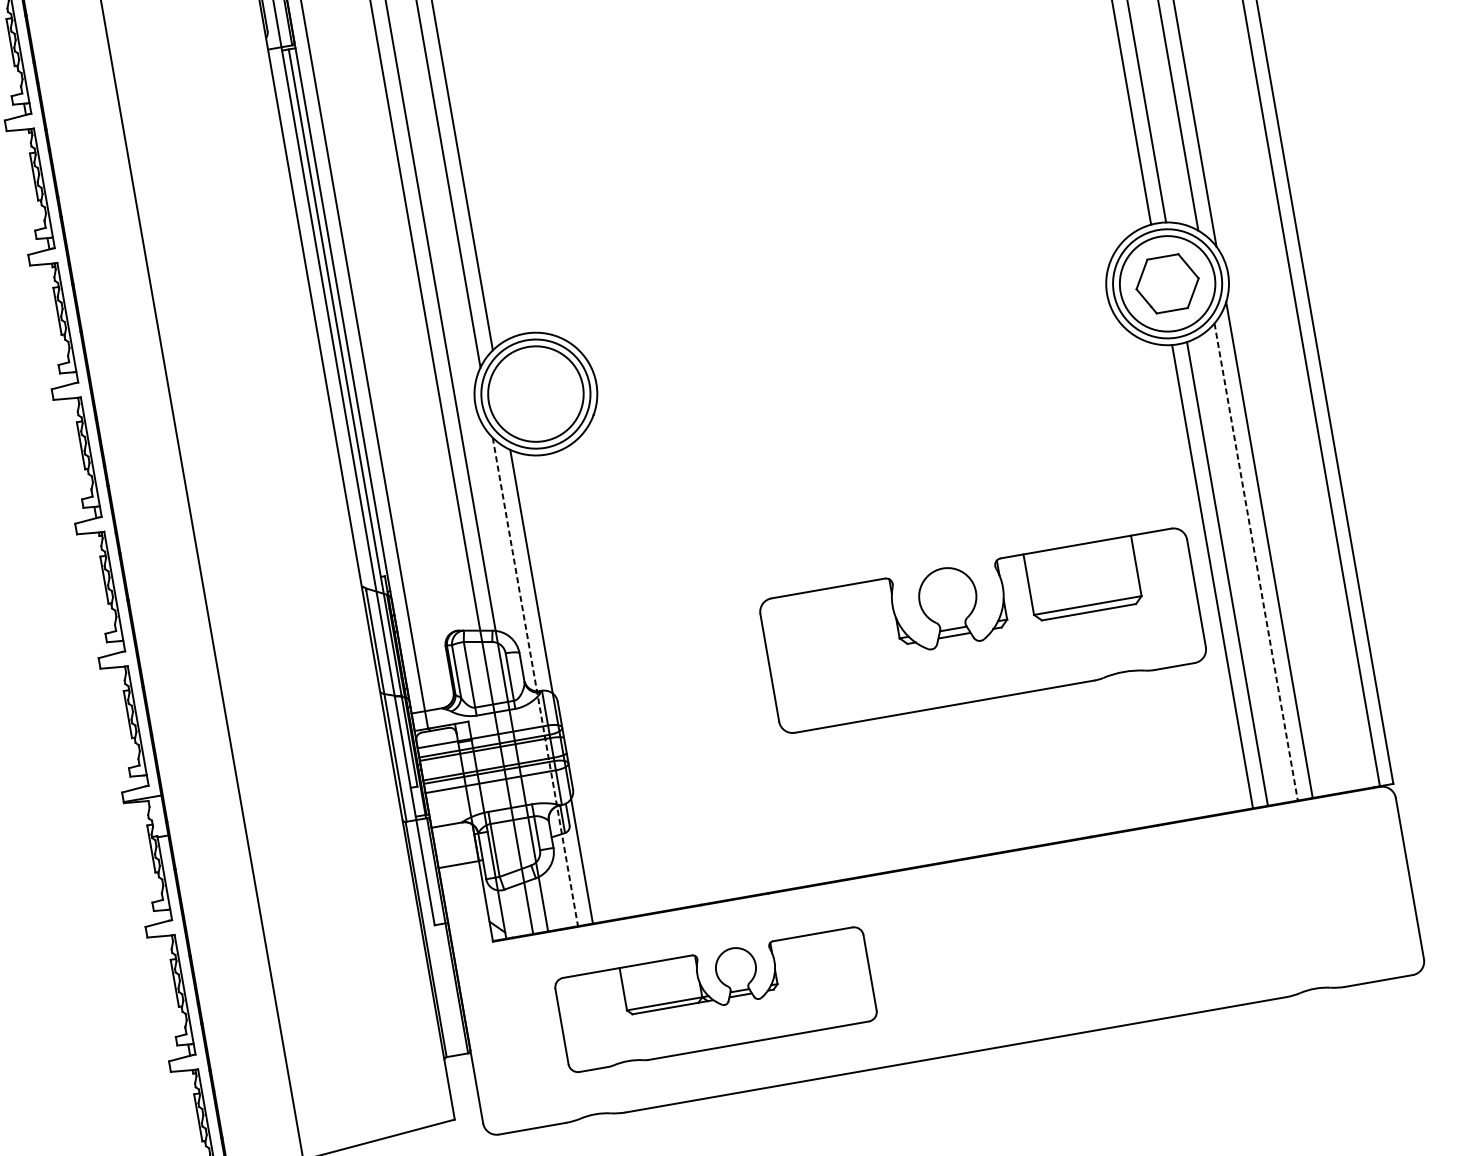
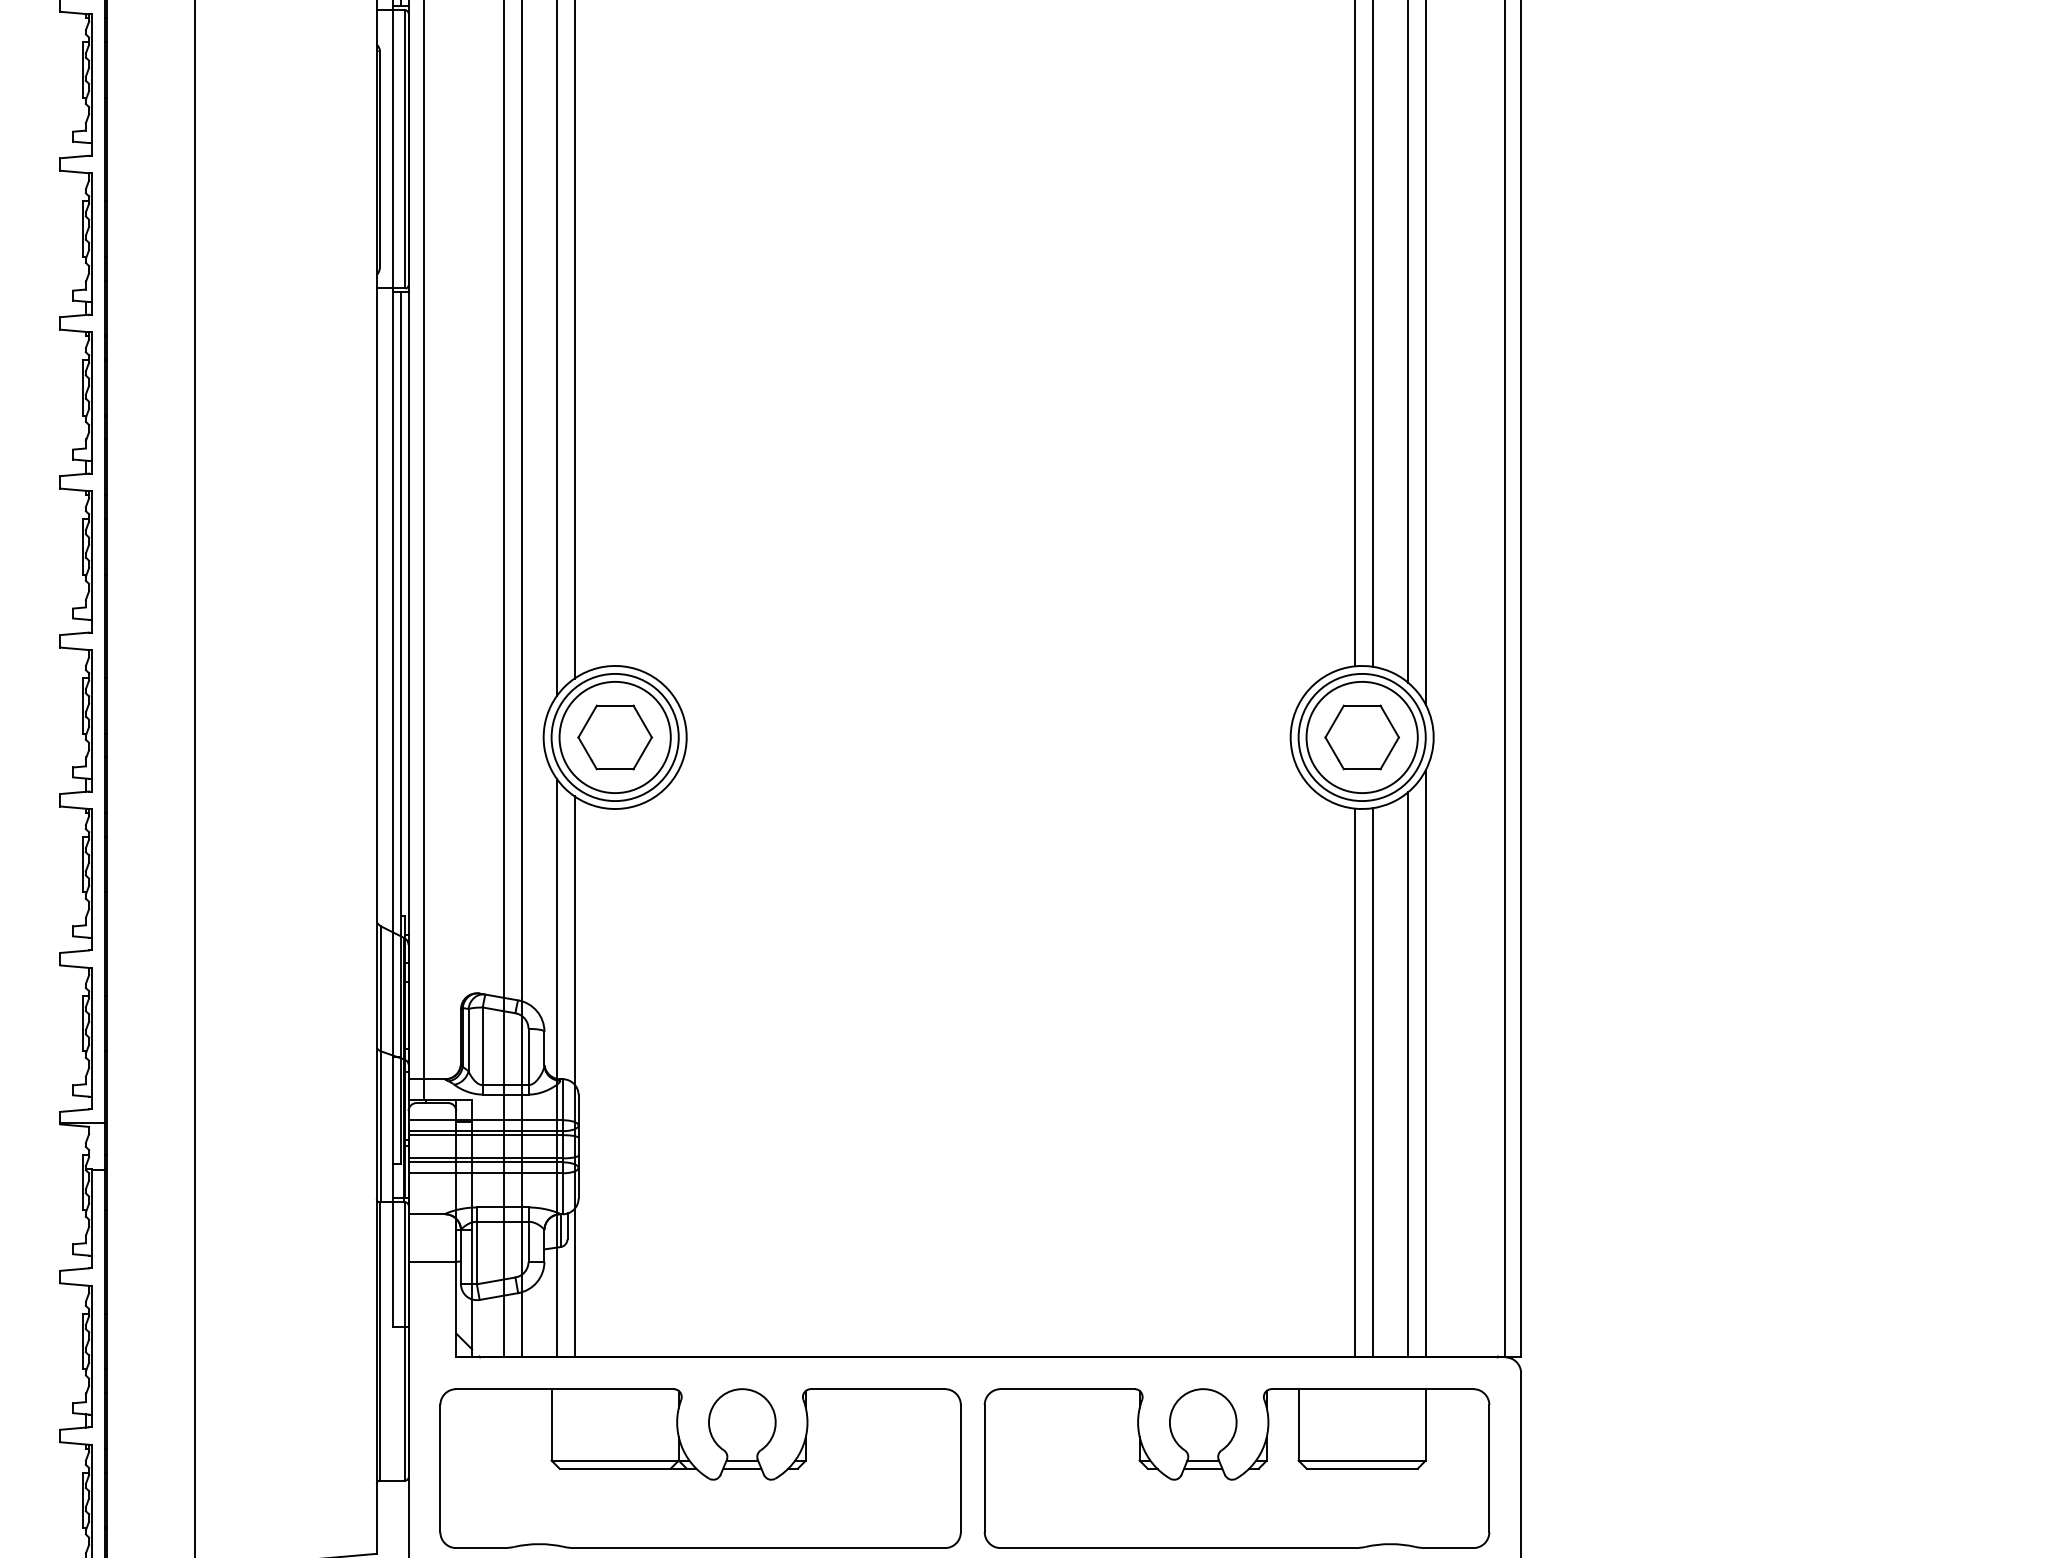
part: (535, 394) -> (614, 737), added
line: (1256, 561) -> (1408, 1074), dashed -> solid
part: (986, 635) -> (1240, 1474), moved
line: (535, 681) -> (556, 1067), dashed -> solid
part: (715, 999) -> (700, 1468), size x1.43

